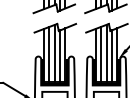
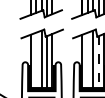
line: (49, 54) -> (36, 60), removed
line: (101, 54) -> (88, 60), removed
line: (112, 56) -> (99, 62), solid -> dashed

